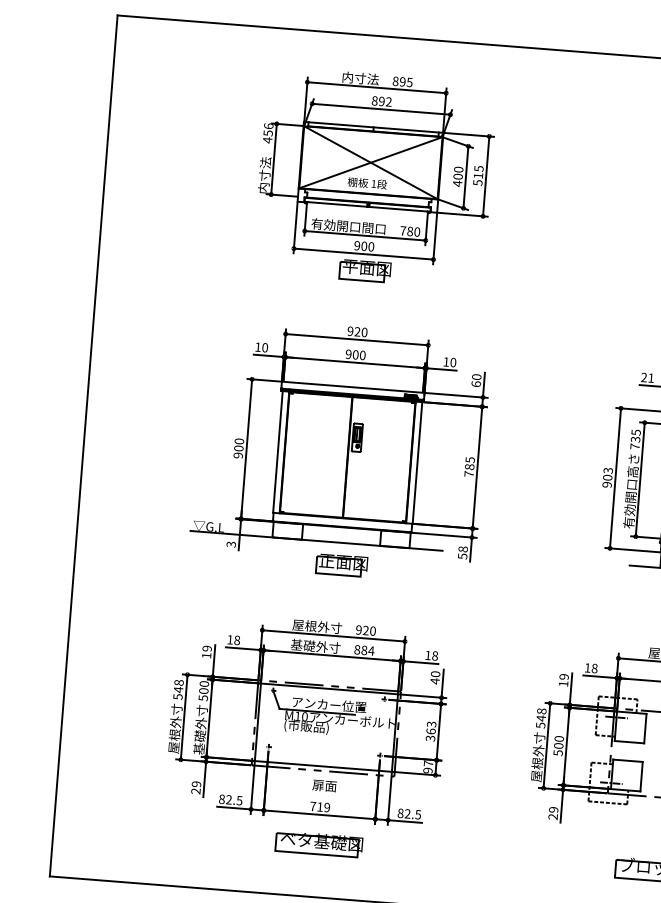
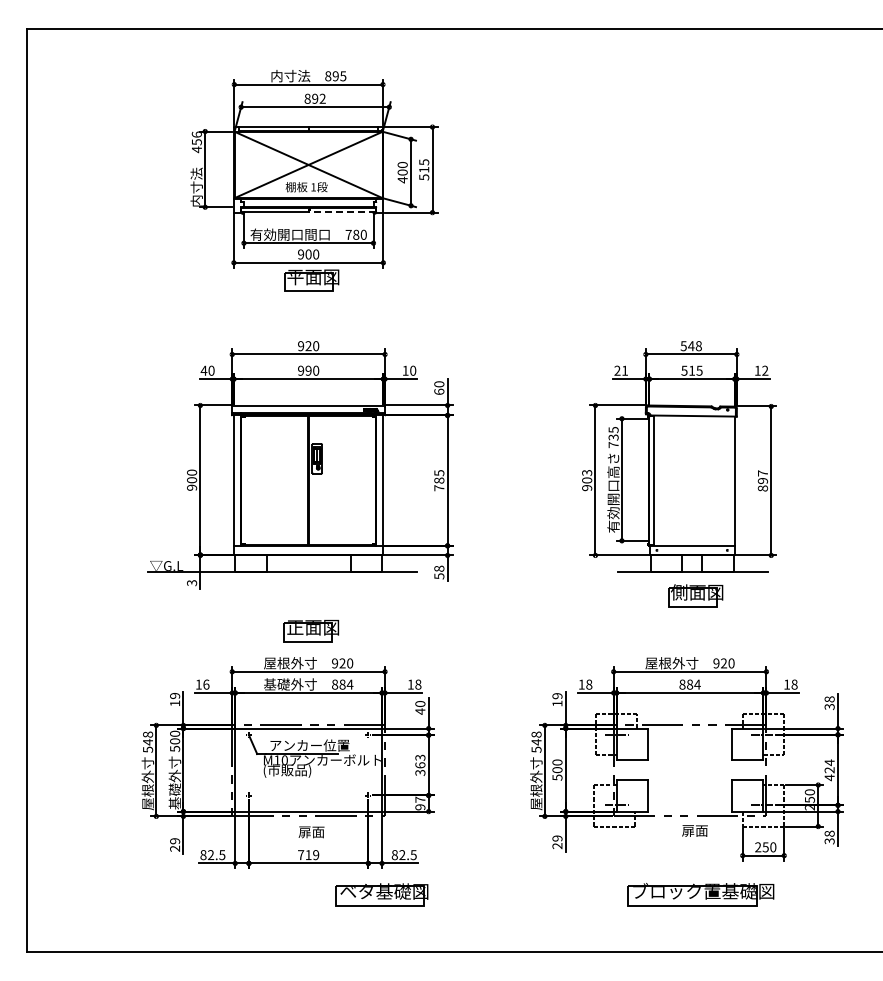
line: (399, 209) -> (342, 212), solid -> dashed
text: (257, 346) -> (203, 370), 10 -> 40
text: (355, 354) -> (308, 370), 900 -> 990
part: (341, 565) -> (311, 631), moved
text: (237, 640) -> (206, 684), 18 -> 16
part: (319, 843) -> (381, 894), moved

